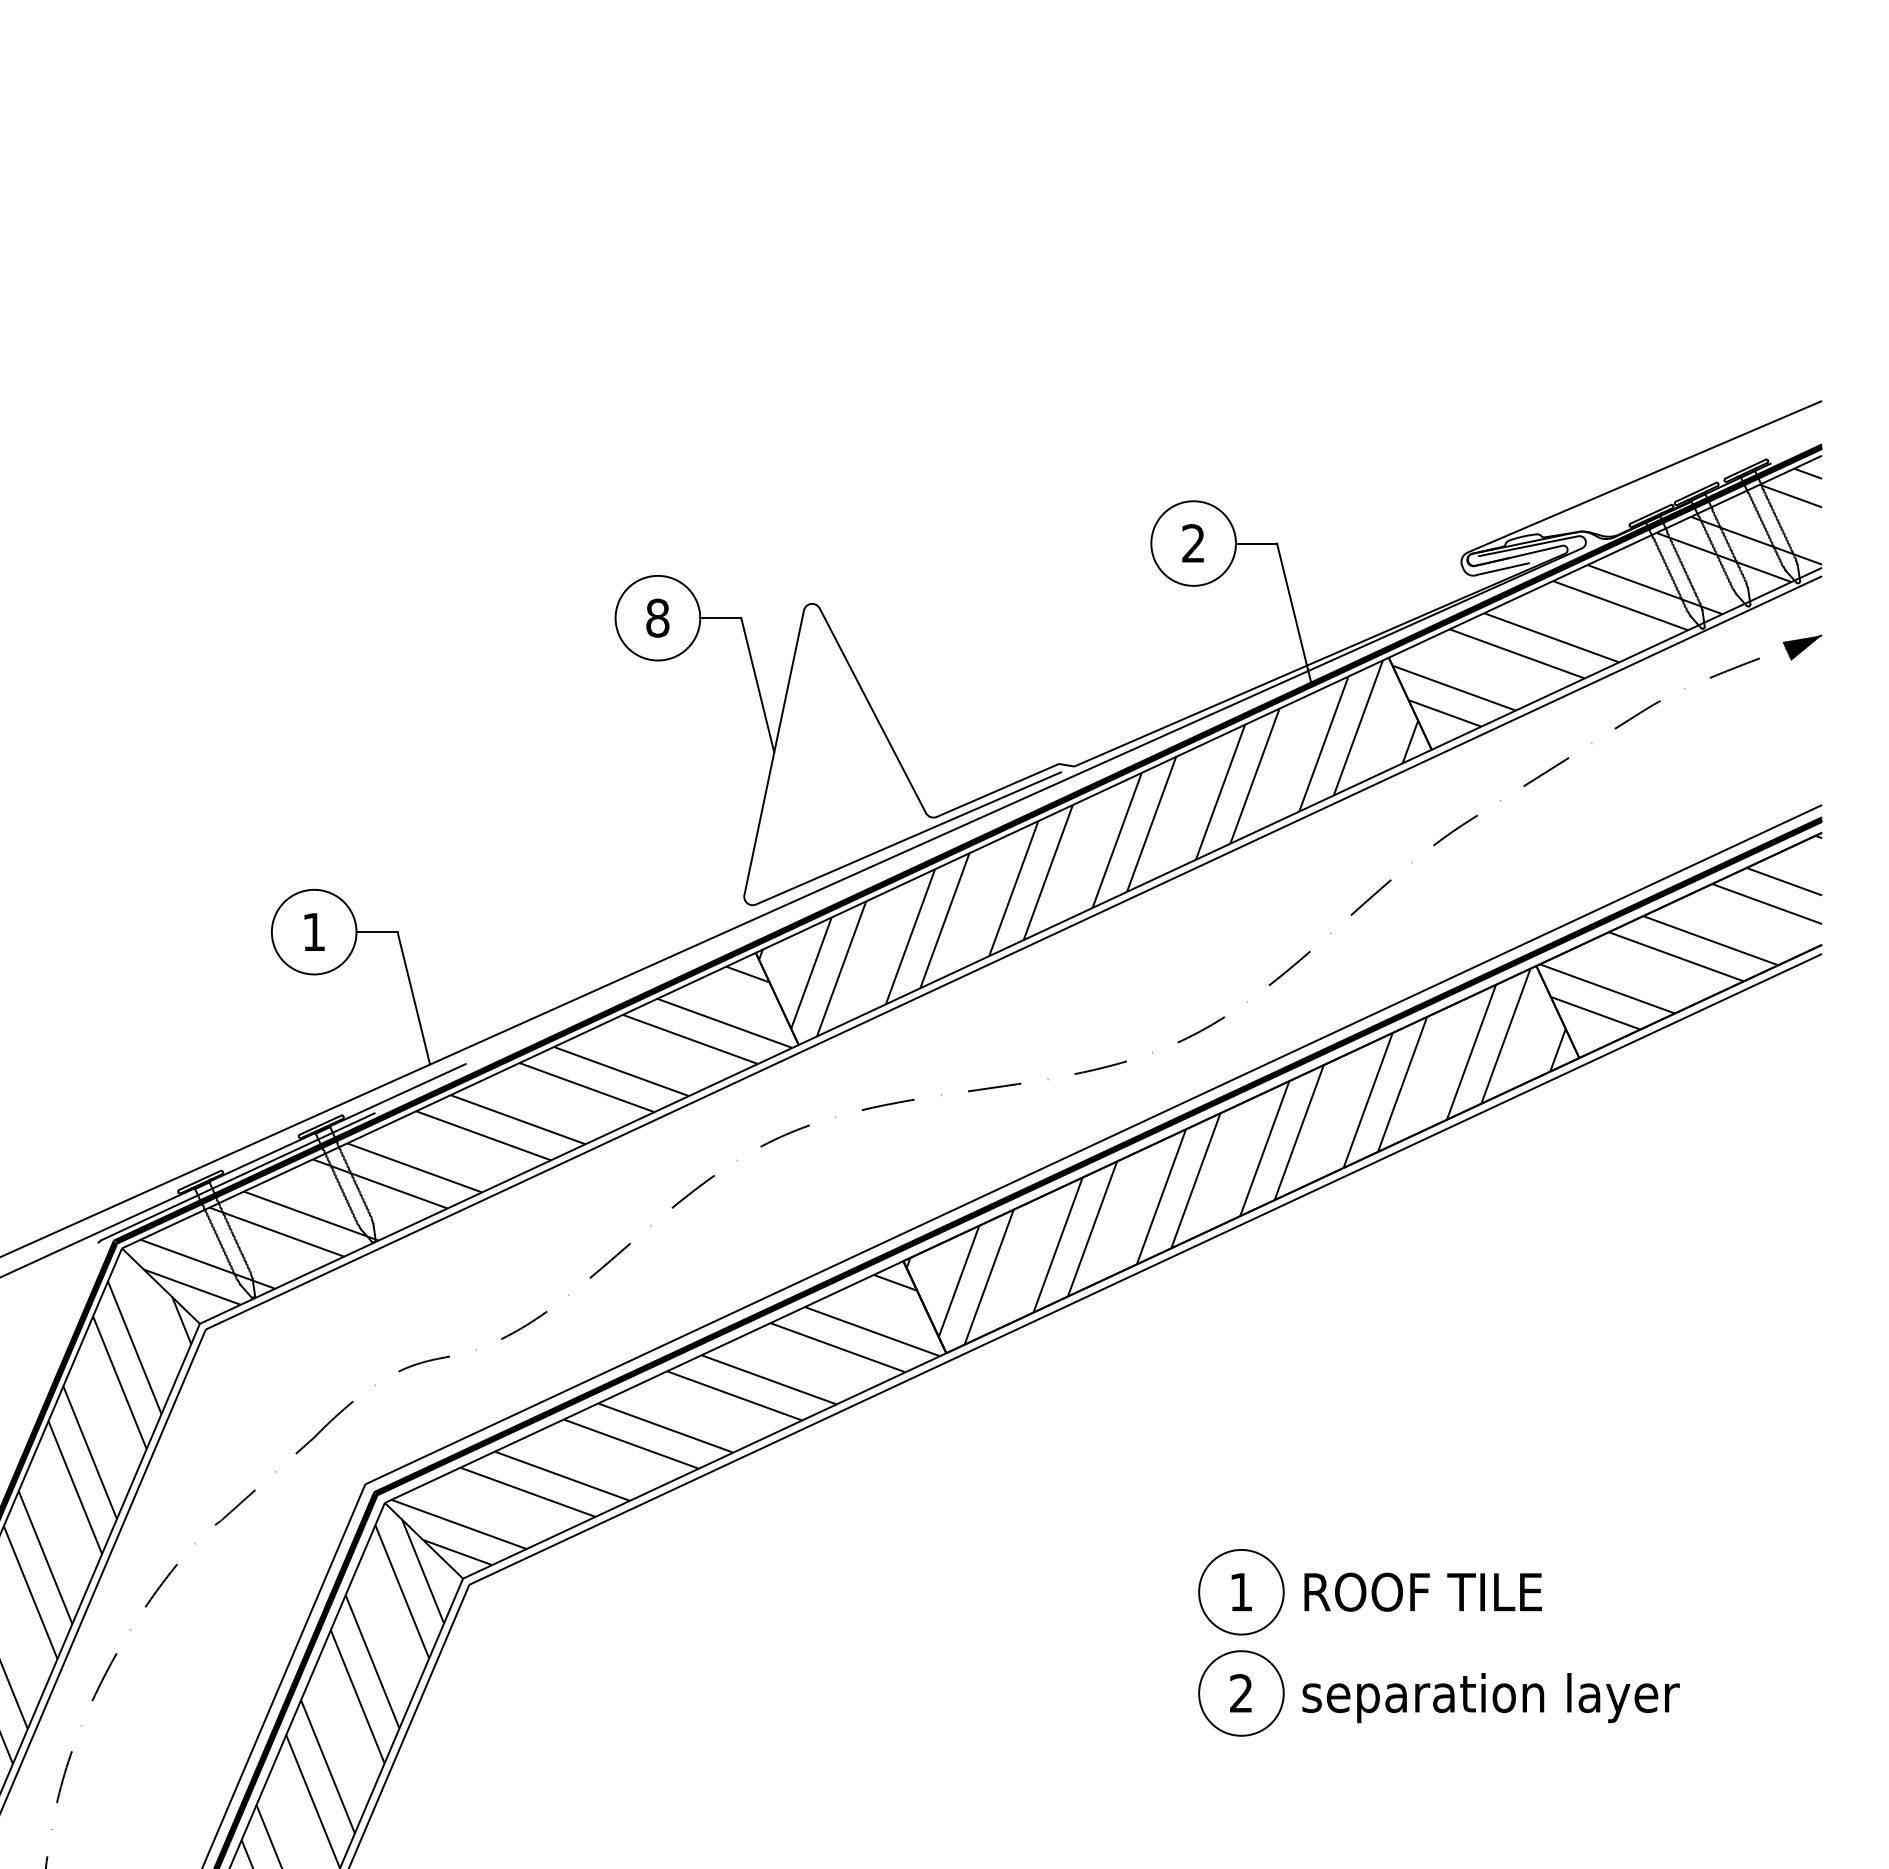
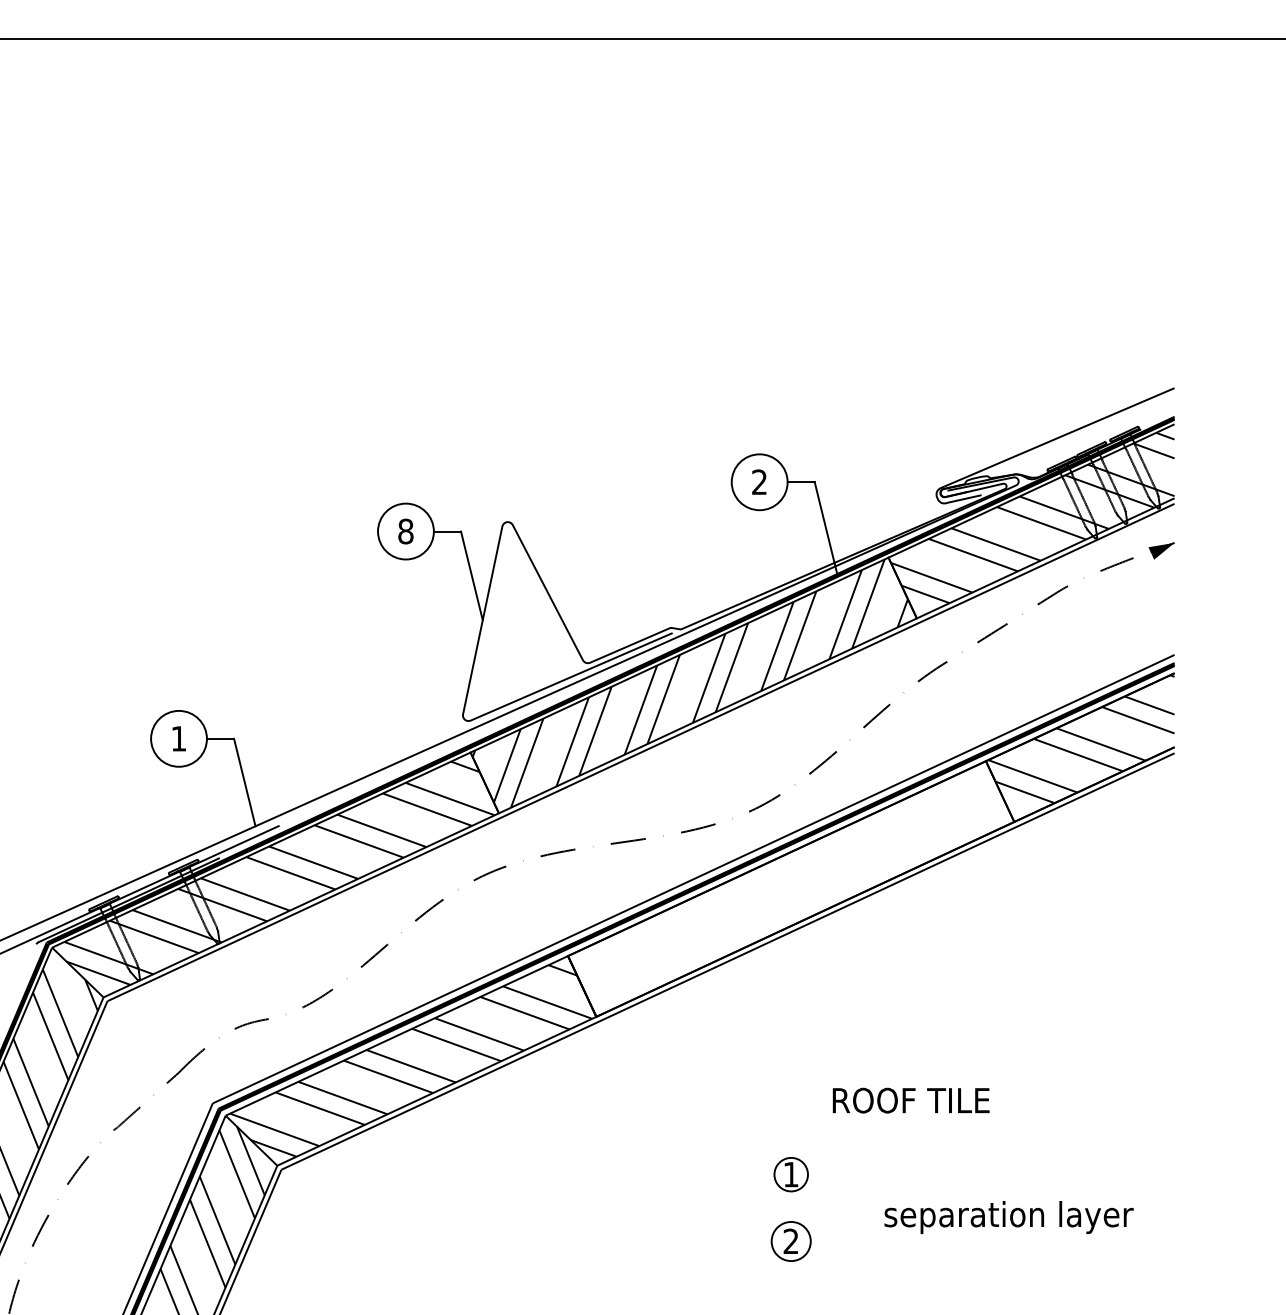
hatch: (1235, 1157) -> (787, 887), removed
circle: (1241, 1591) -> (791, 1174), size x0.6
text: (1422, 1591) -> (910, 1100), moved
circle: (1241, 1693) -> (791, 1241), size x0.7
text: (1490, 1698) -> (1008, 1217), moved

